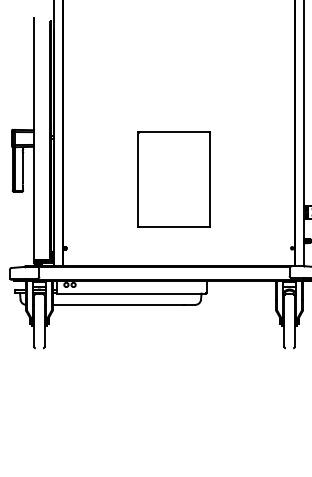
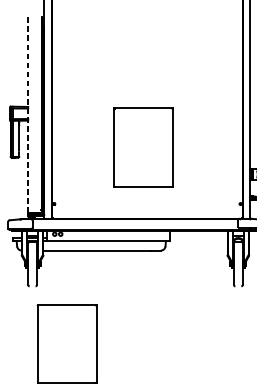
line: (34, 138) -> (28, 113), solid -> dashed
part: (80, 418) -> (66, 344), added

